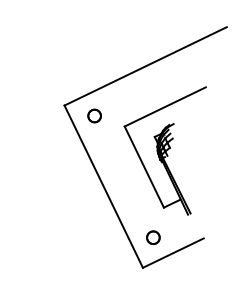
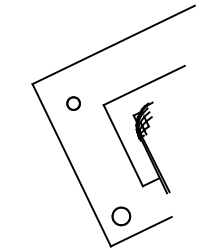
part: (94, 115) -> (73, 103), moved
part: (164, 150) -> (143, 129), moved
part: (153, 237) -> (121, 216), size x1.4

